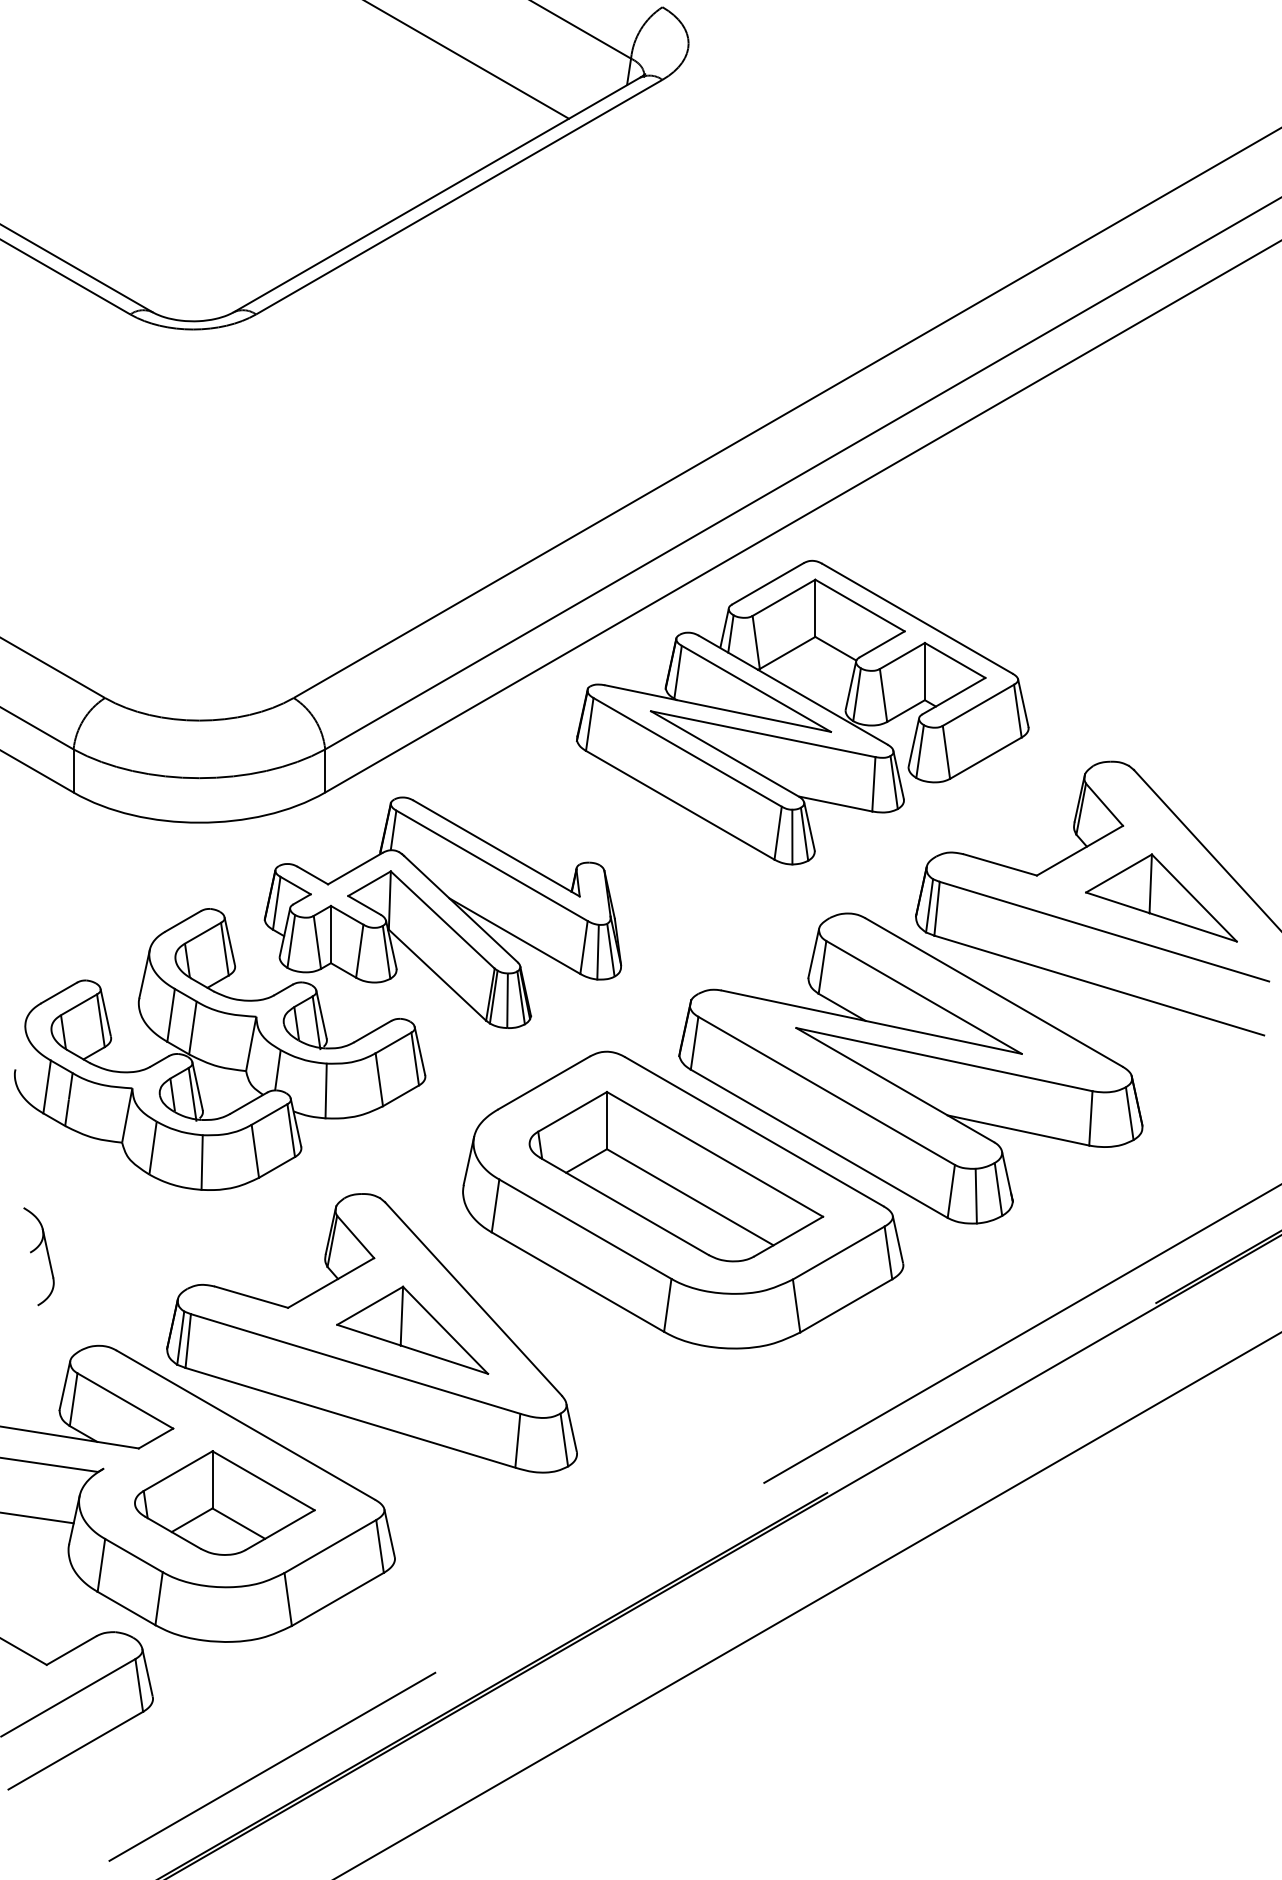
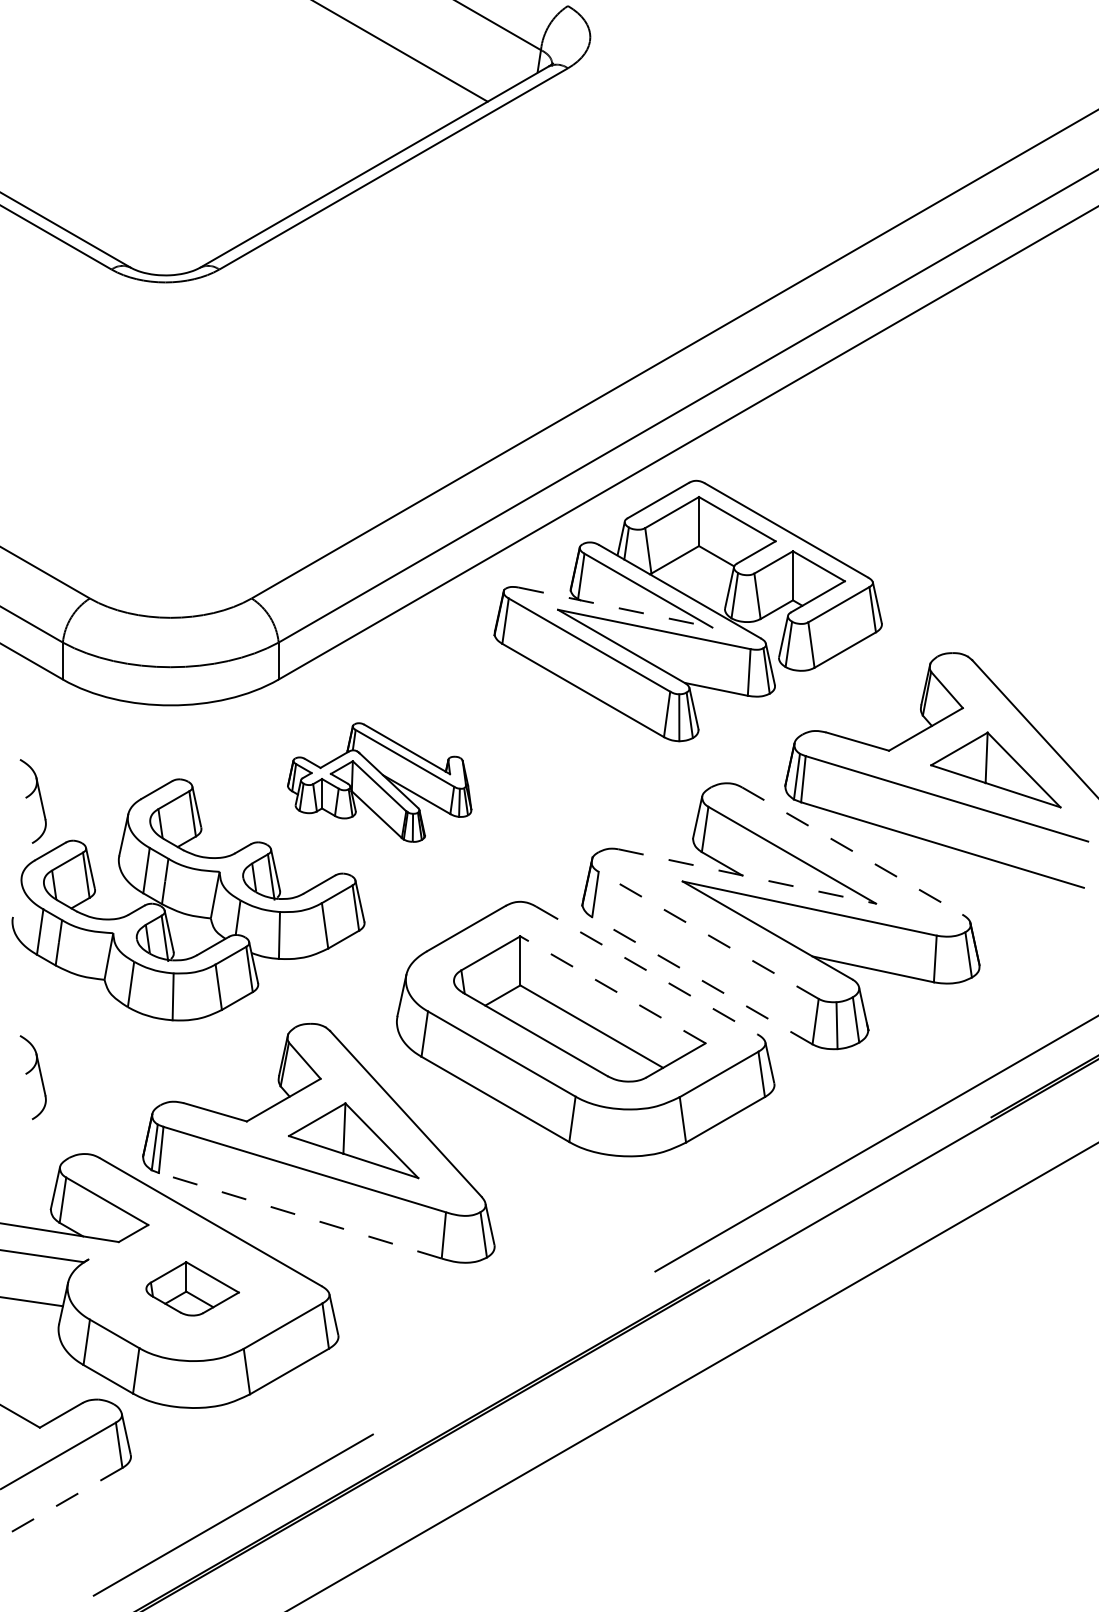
line: (718, 708) -> (615, 607), solid -> dashed
part: (442, 912) -> (379, 782), size x0.6
part: (34, 929) -> (29, 796), added
line: (994, 992) -> (852, 851), solid -> dashed
line: (872, 1022) -> (748, 876), solid -> dashed
line: (826, 1090) -> (708, 935), solid -> dashed
line: (754, 1131) -> (646, 970), solid -> dashed
line: (818, 1143) -> (701, 980), solid -> dashed
line: (715, 1154) -> (613, 989), solid -> dashed
line: (349, 1417) -> (299, 1215), solid -> dashed
part: (224, 1502) -> (192, 1288), size x0.6
line: (75, 1750) -> (64, 1501), solid -> dashed

